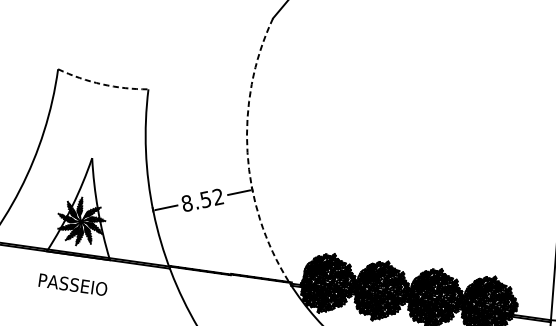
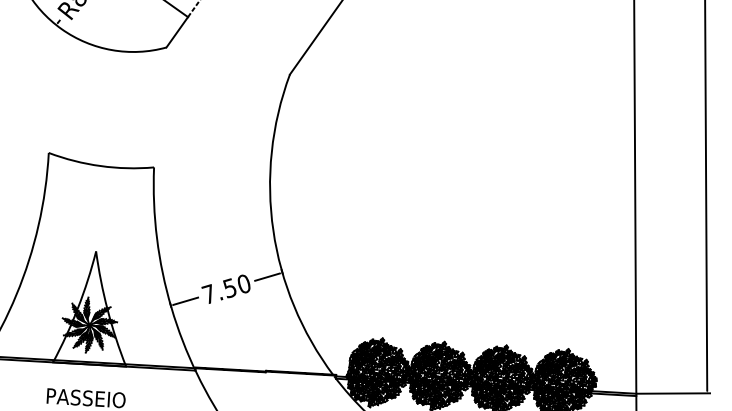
arc: (102, 84) -> (100, 166), dashed -> solid
arc: (247, 152) -> (273, 230), dashed -> solid
text: (202, 199) -> (226, 288), 8.52 -> 7.50

